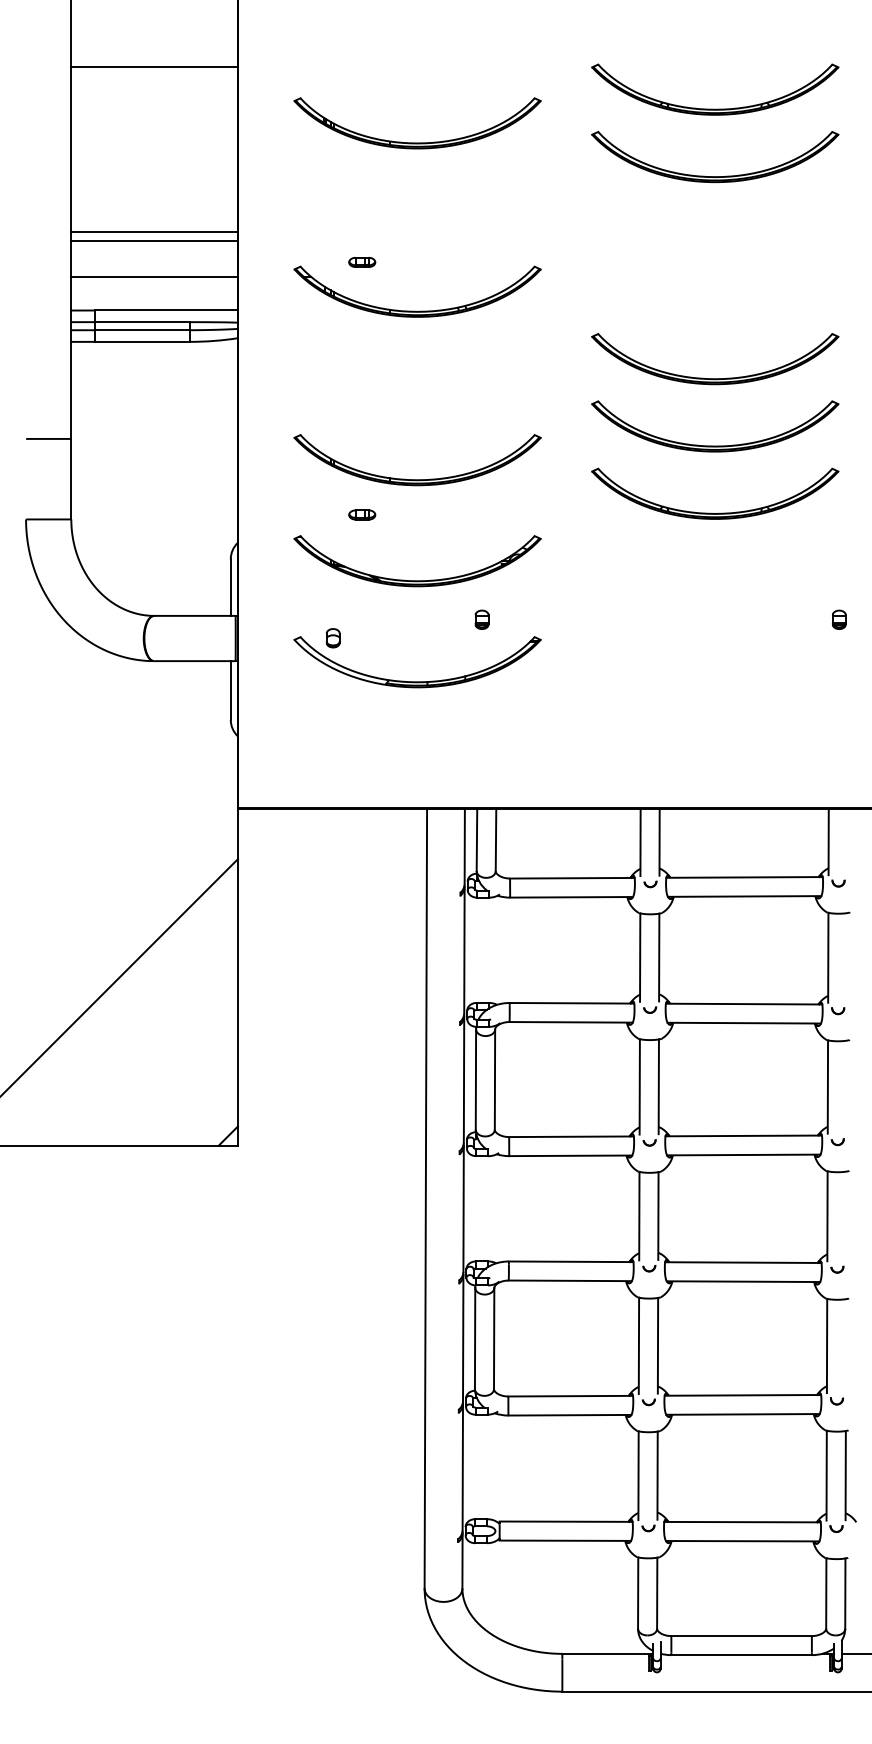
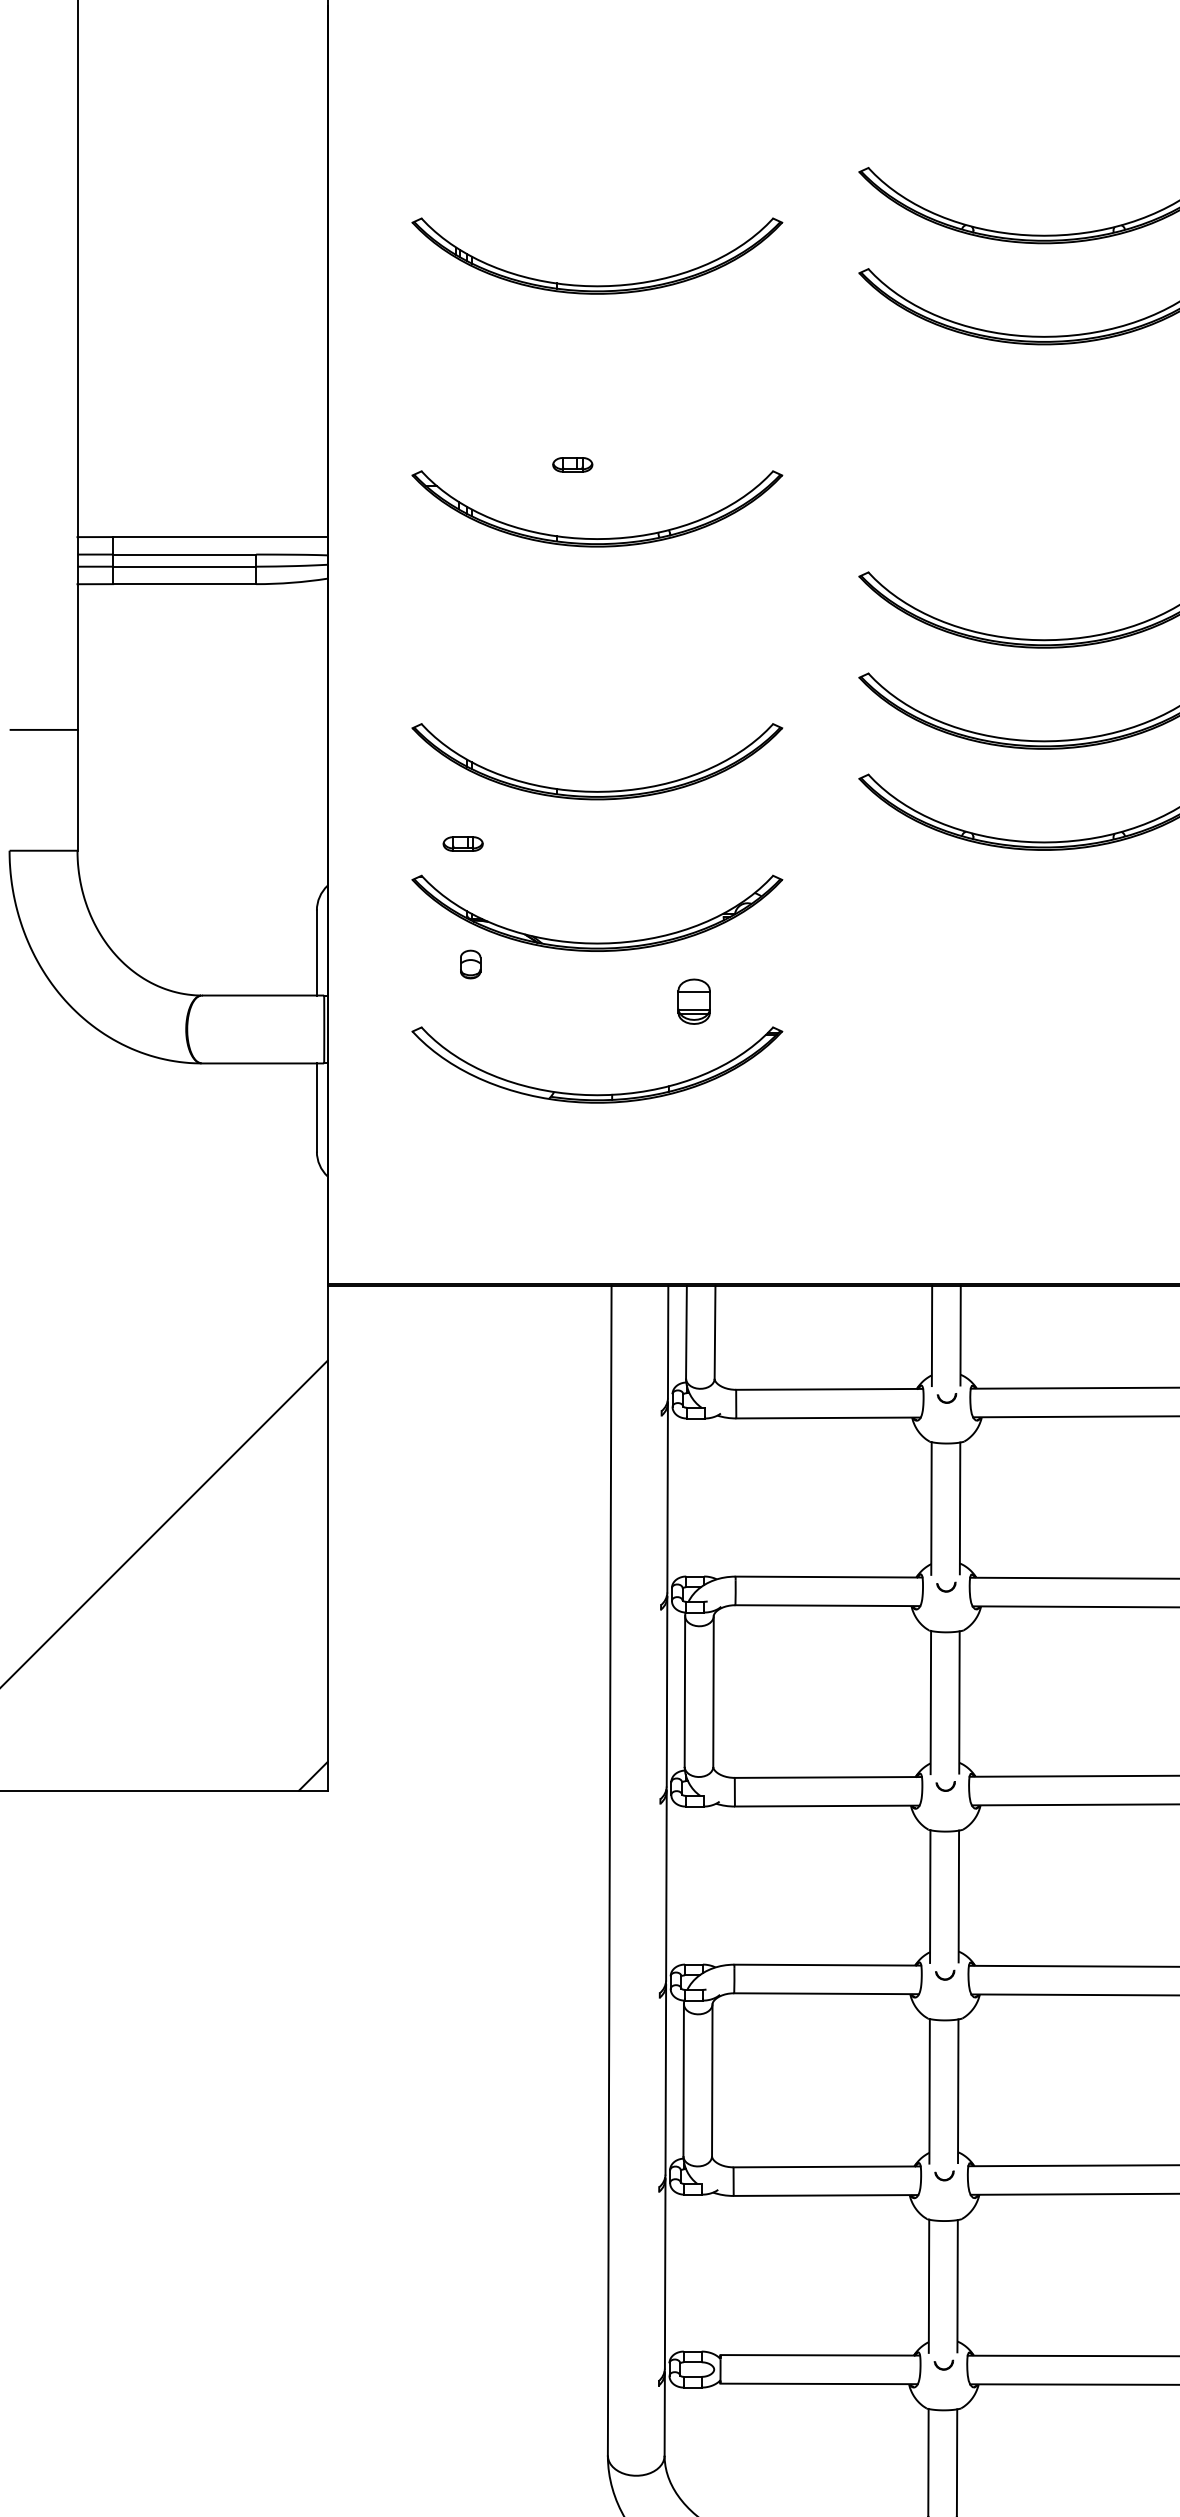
line: (154, 66) -> (202, 170), removed
line: (154, 232) -> (202, 419), removed
line: (154, 241) -> (202, 433), removed
part: (362, 261) -> (573, 463), moved
line: (154, 276) -> (202, 486), removed
part: (362, 514) -> (463, 843), moved
part: (481, 619) -> (693, 1000), size x1.6
part: (332, 638) -> (469, 964), moved

